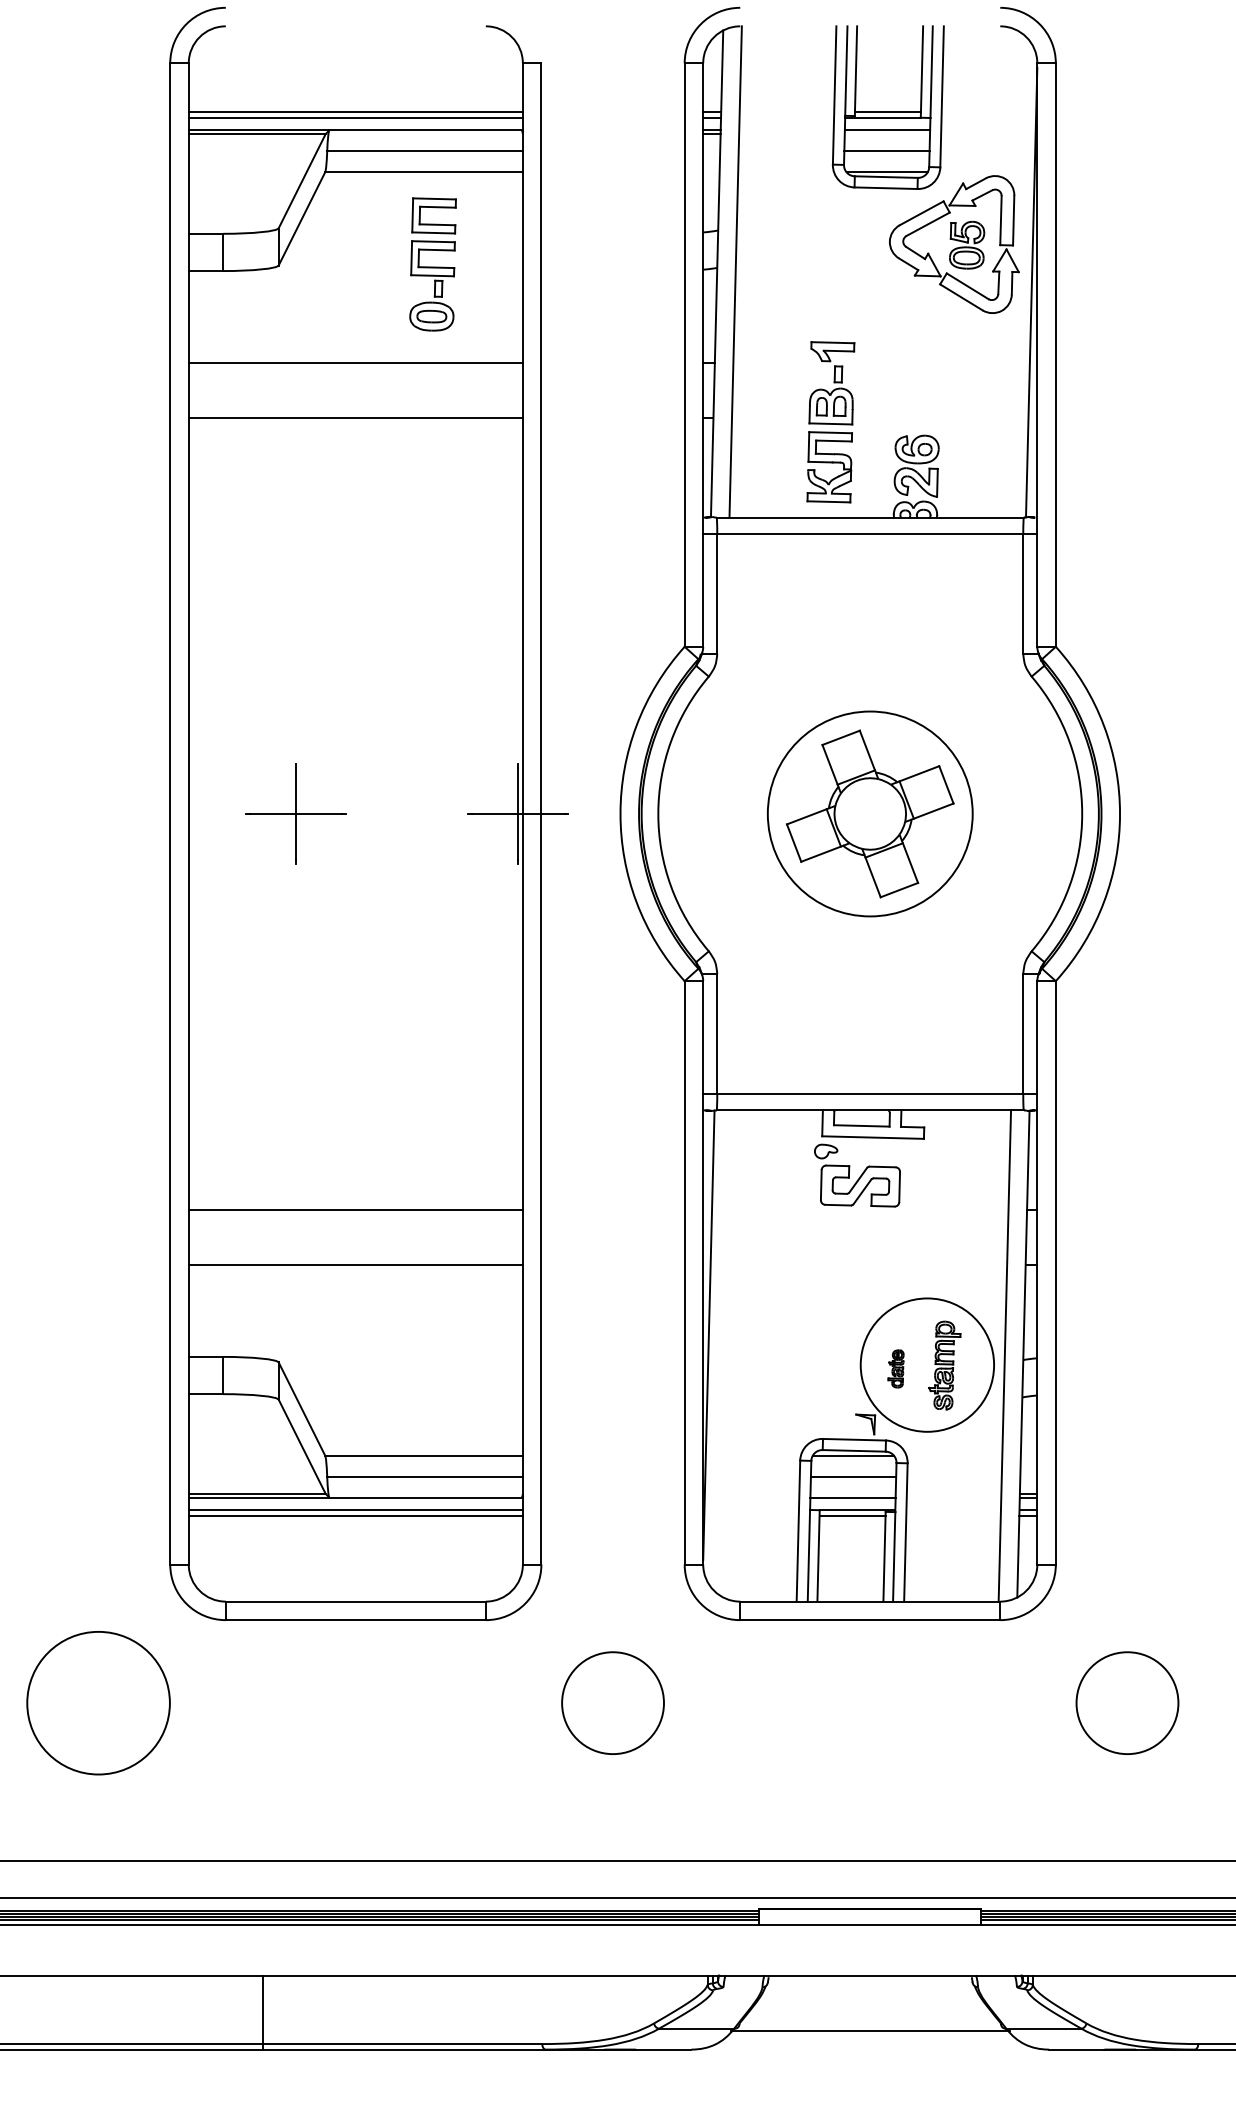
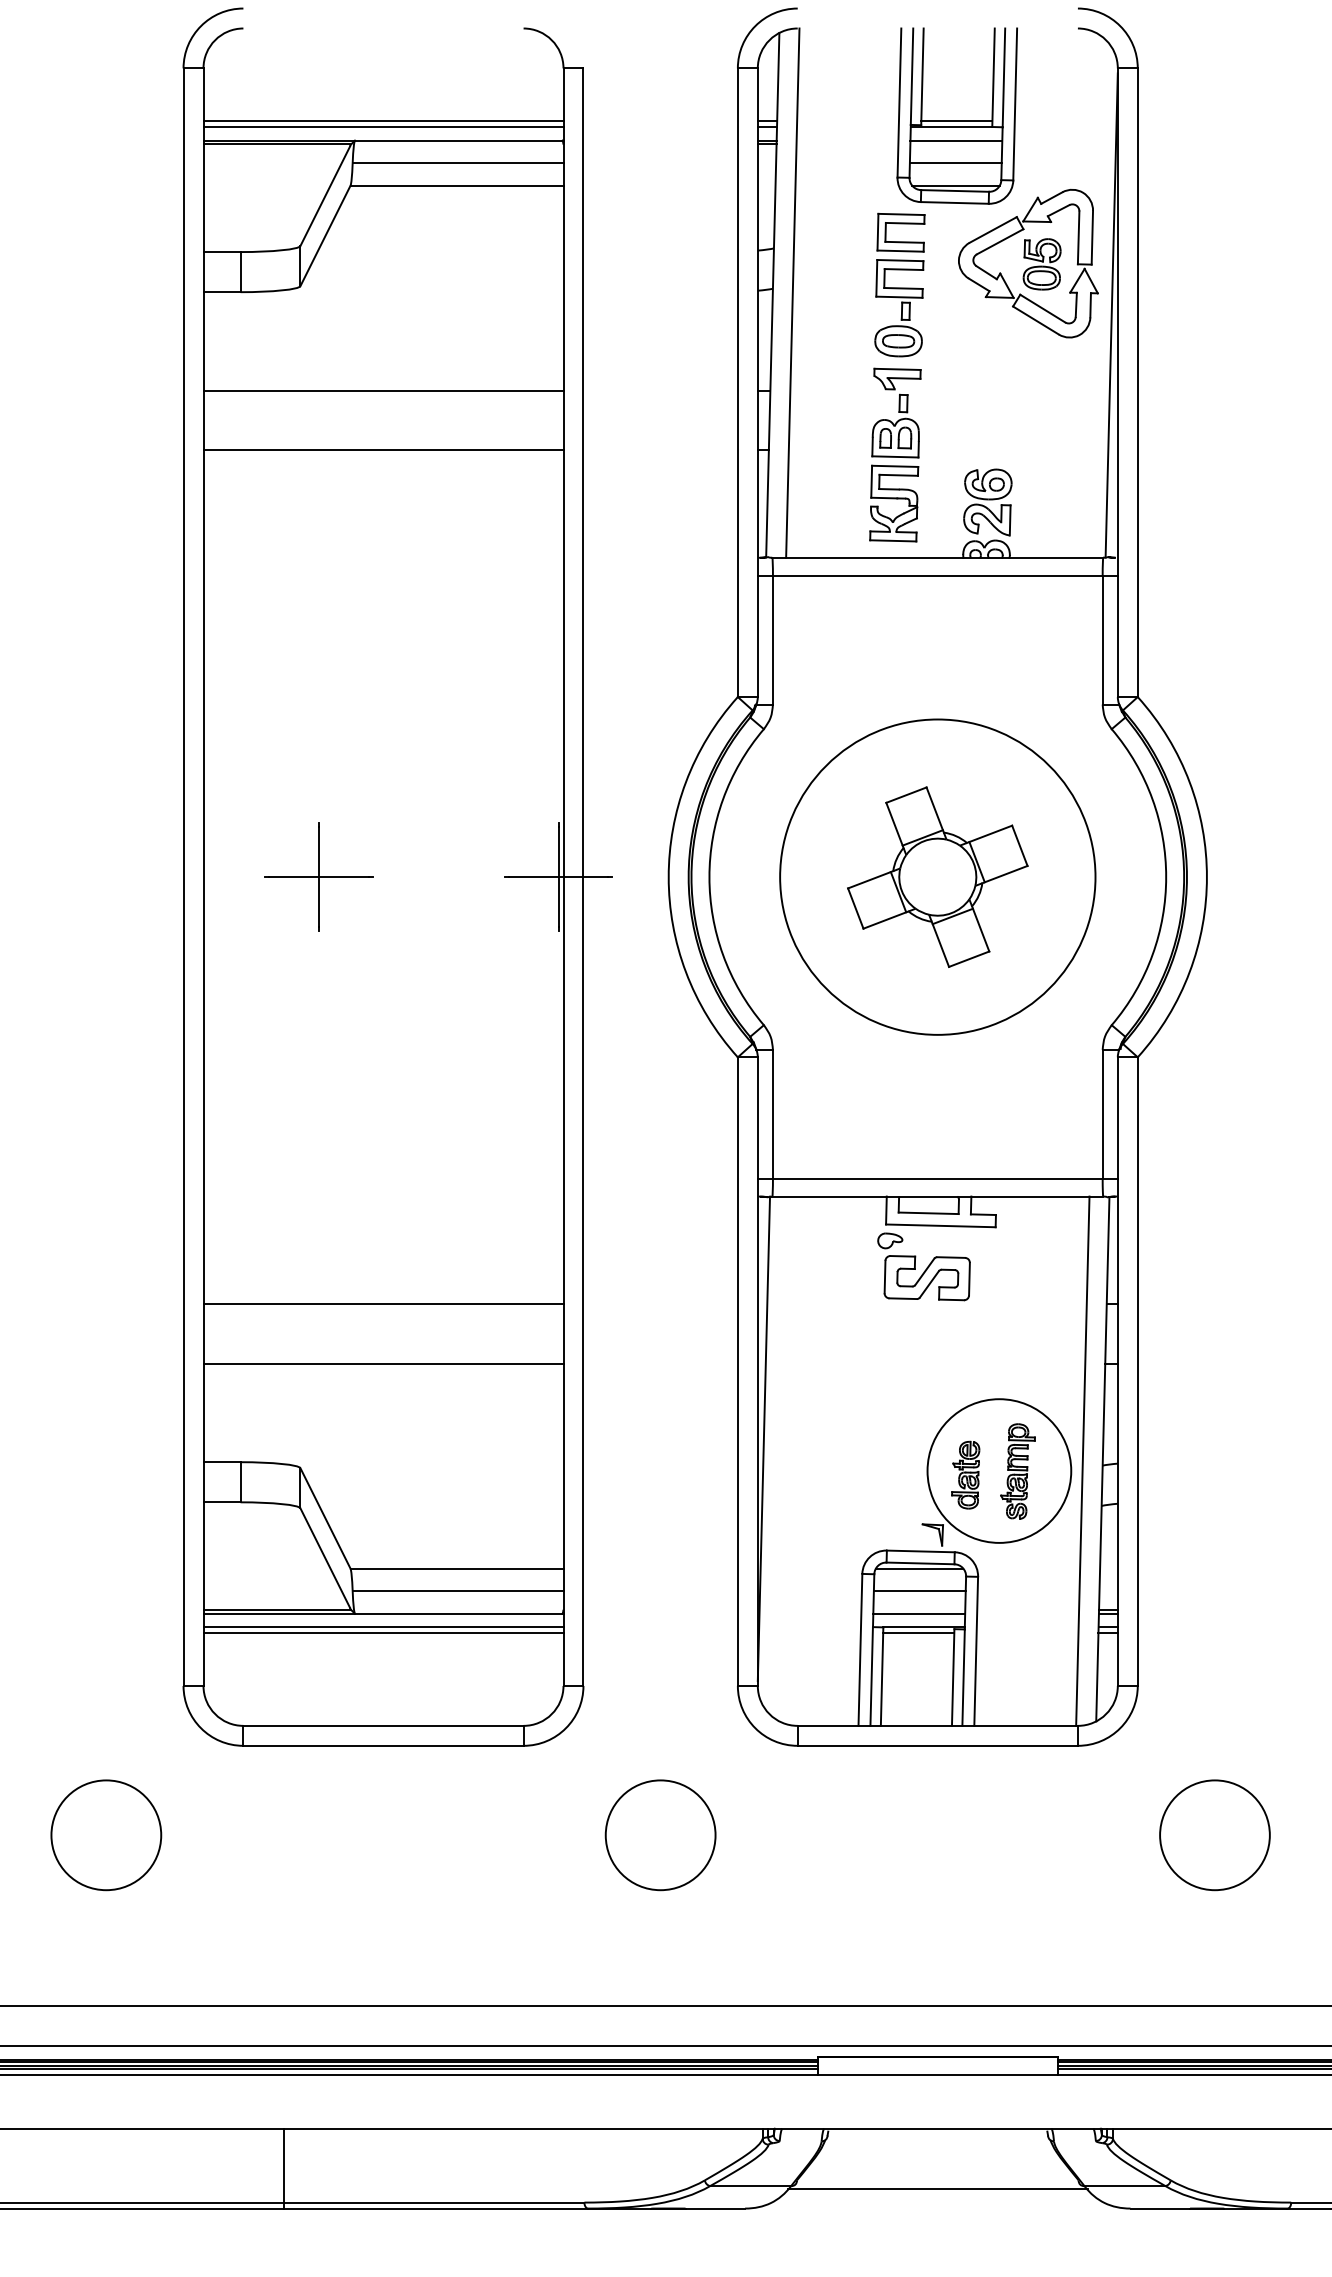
part: (432, 264) -> (899, 285), moved
circle: (869, 813) -> (936, 876), size x1.43
part: (895, 1368) -> (965, 1474), size x1.67
circle: (98, 1703) -> (106, 1835), size x0.71

